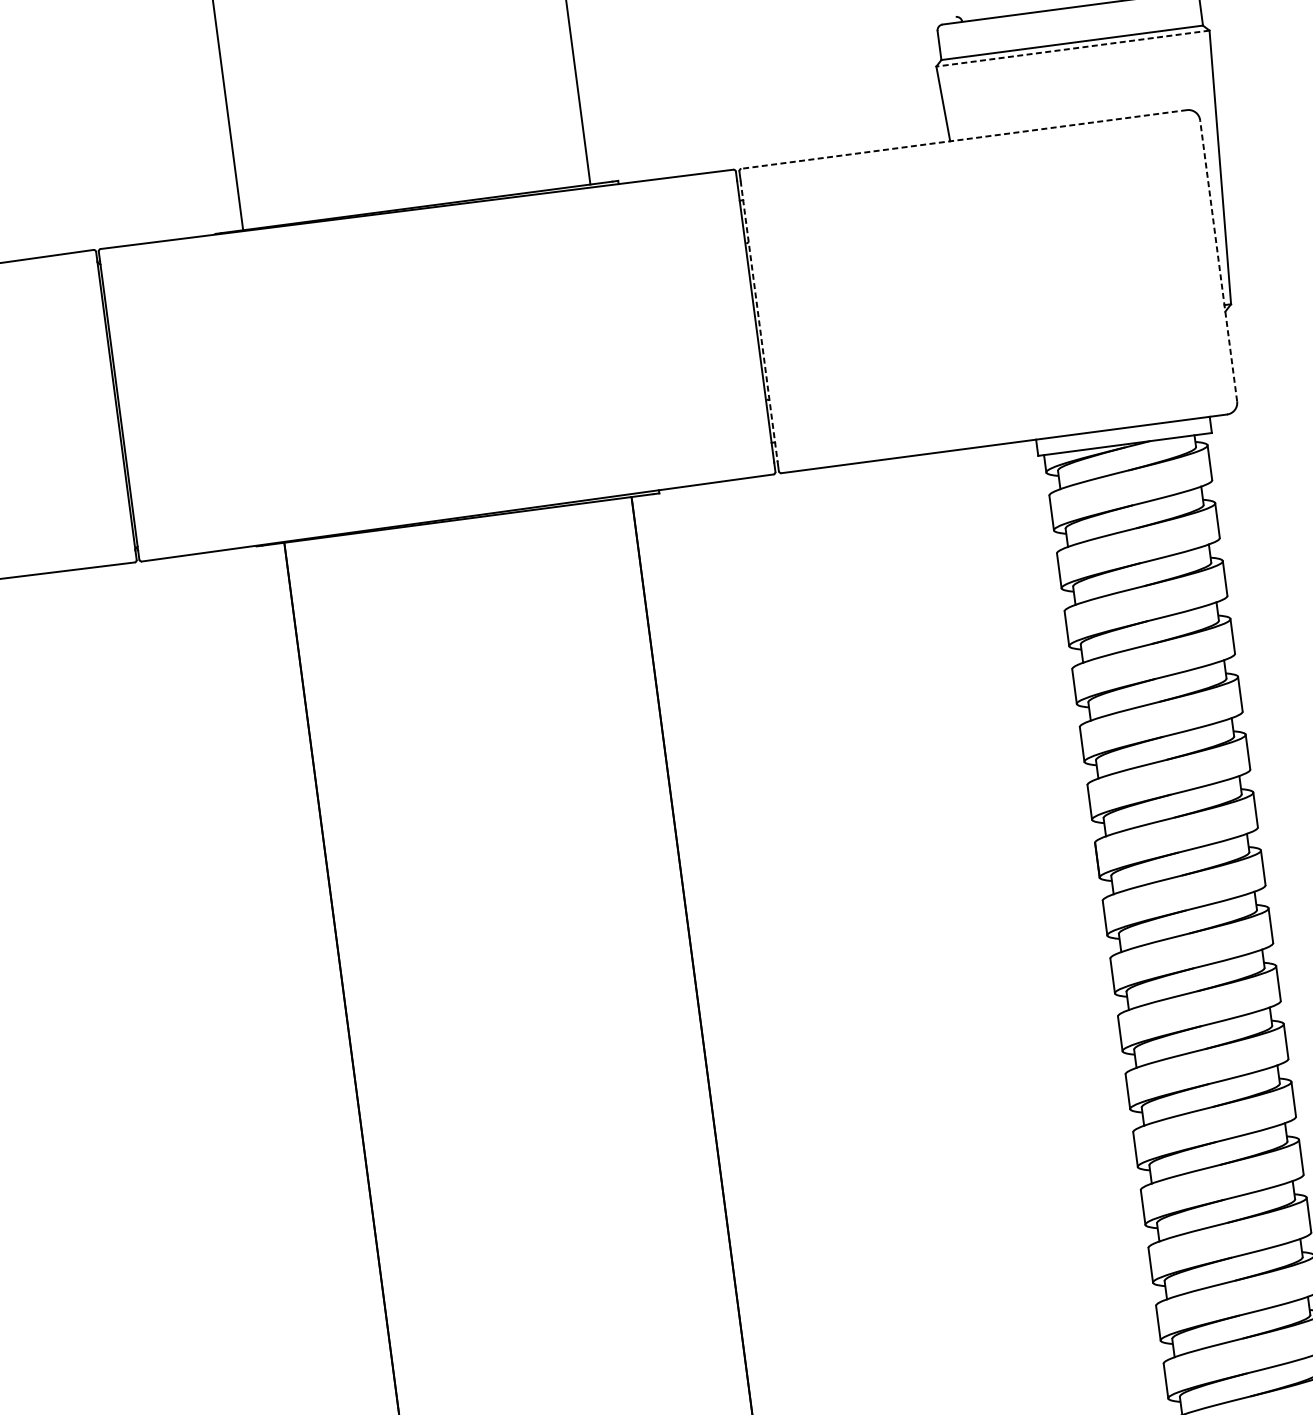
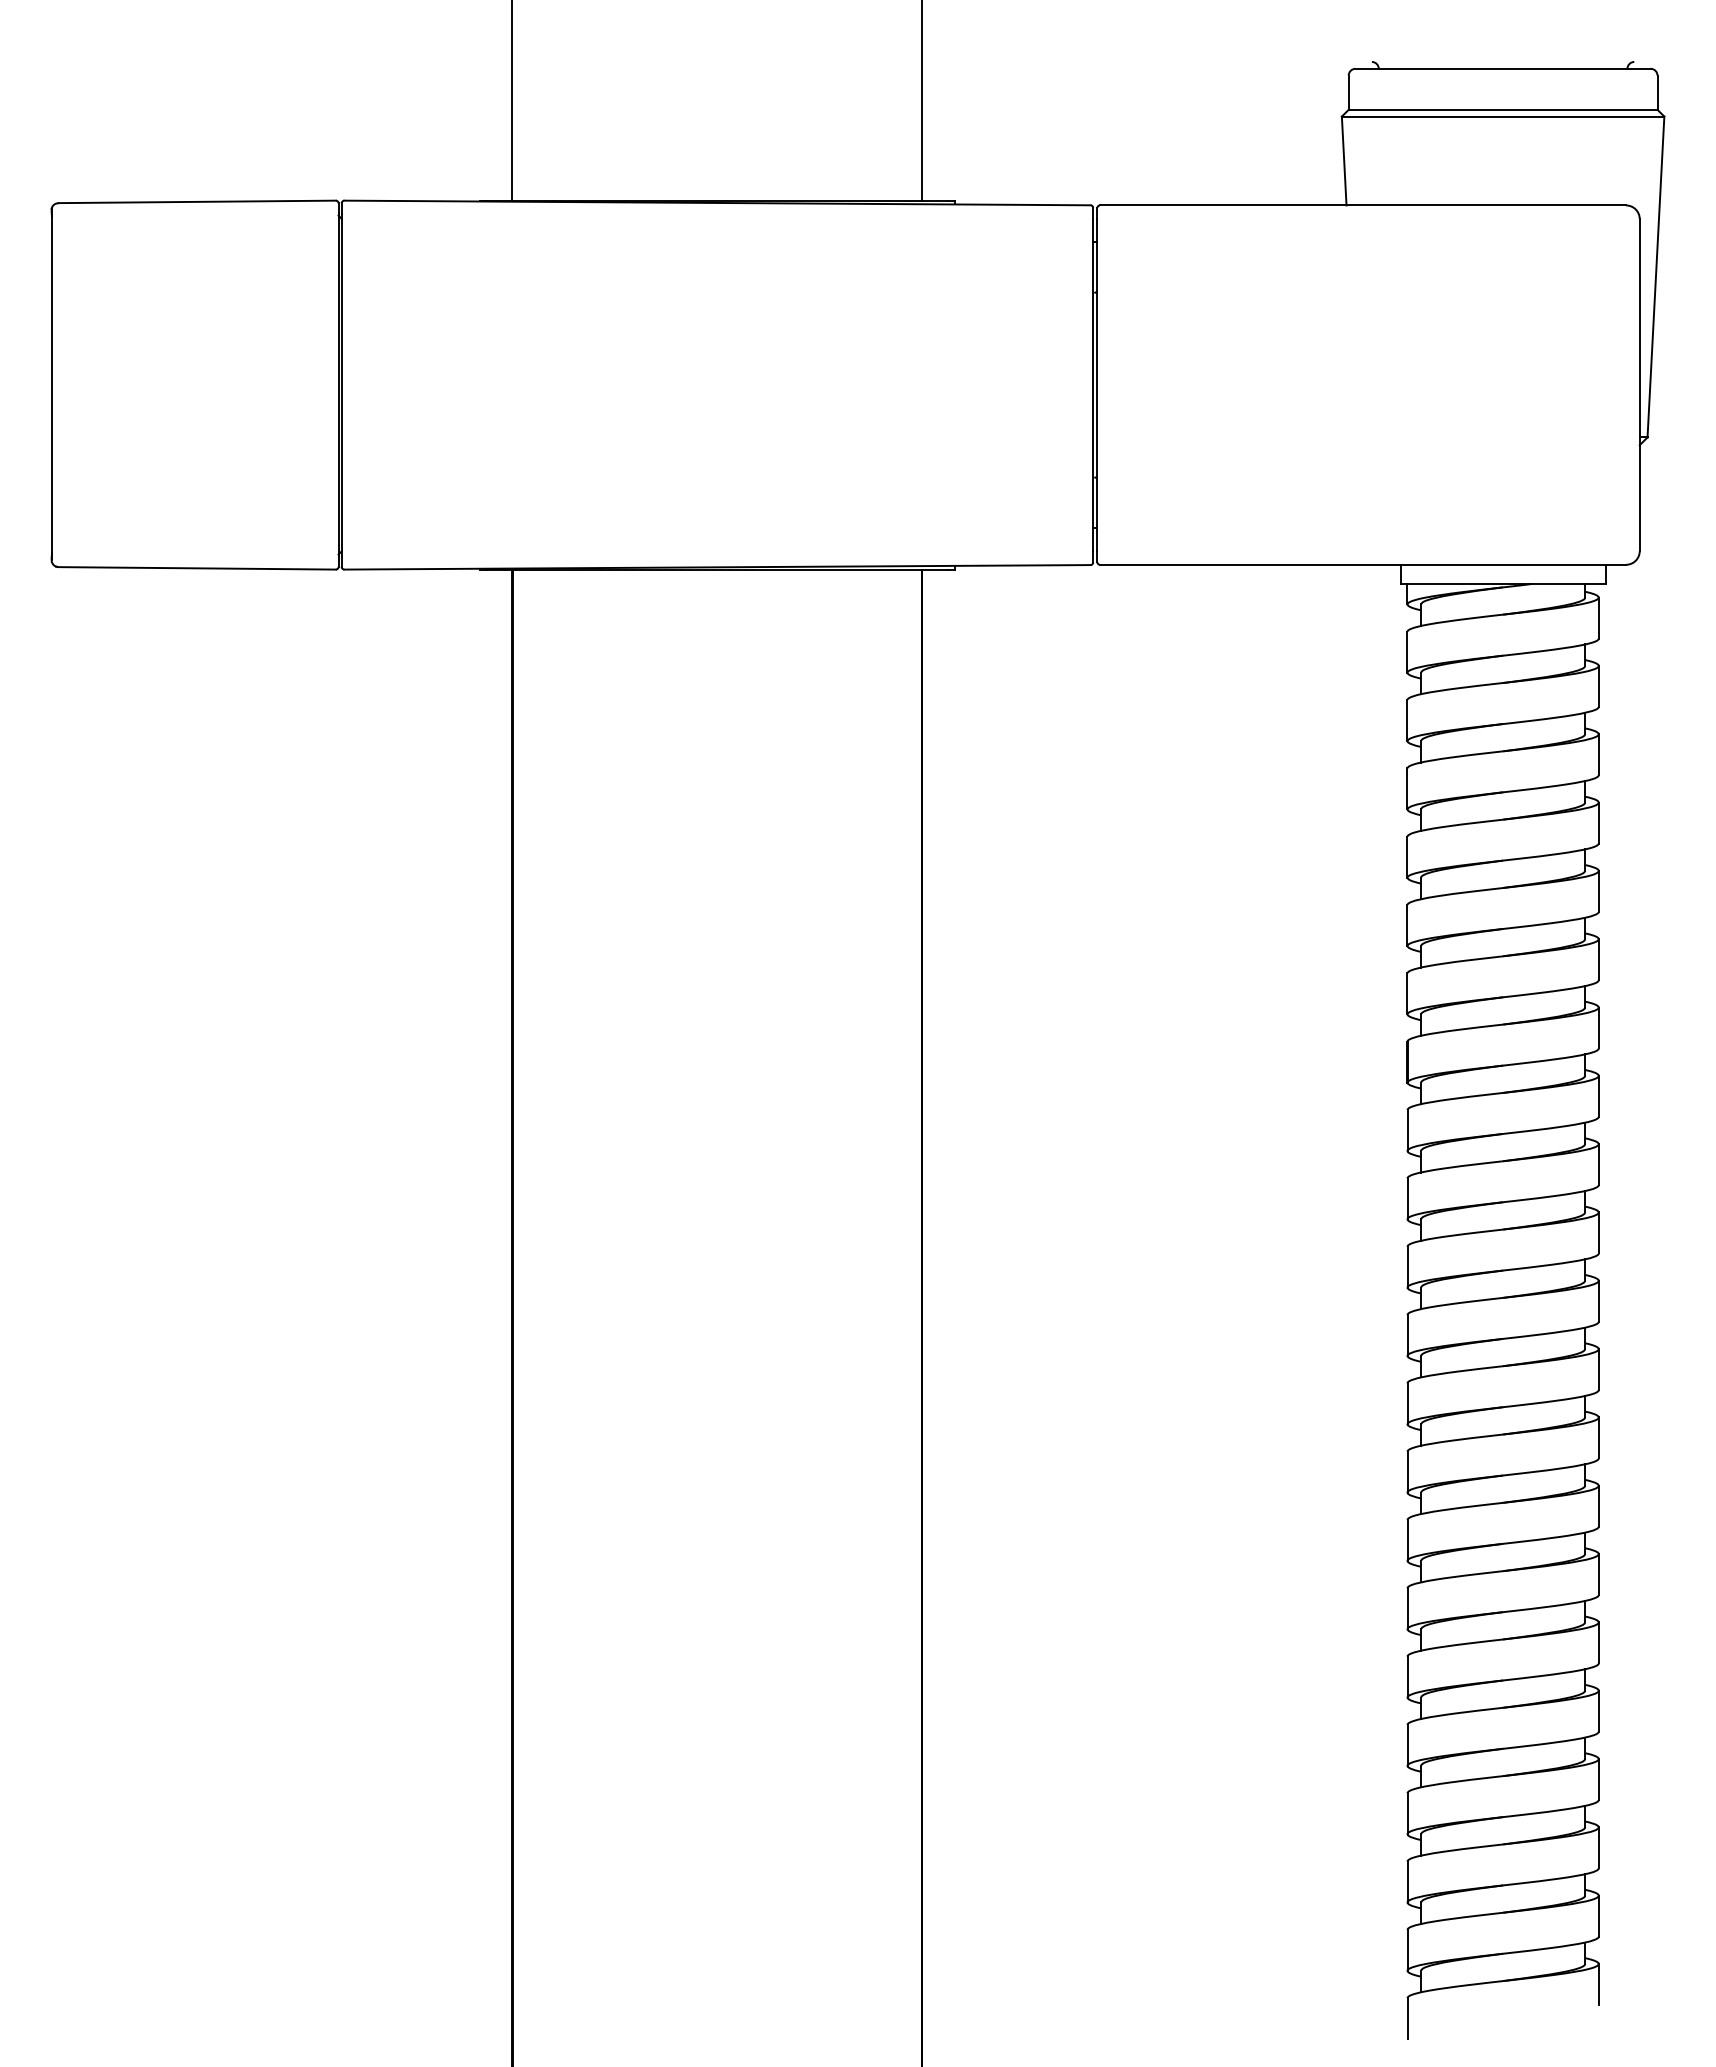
line: (1072, 48) -> (1502, 116), dashed -> solid
line: (963, 139) -> (1362, 205), dashed -> solid
line: (1218, 260) -> (1639, 384), dashed -> solid
line: (759, 321) -> (1097, 385), dashed -> solid

